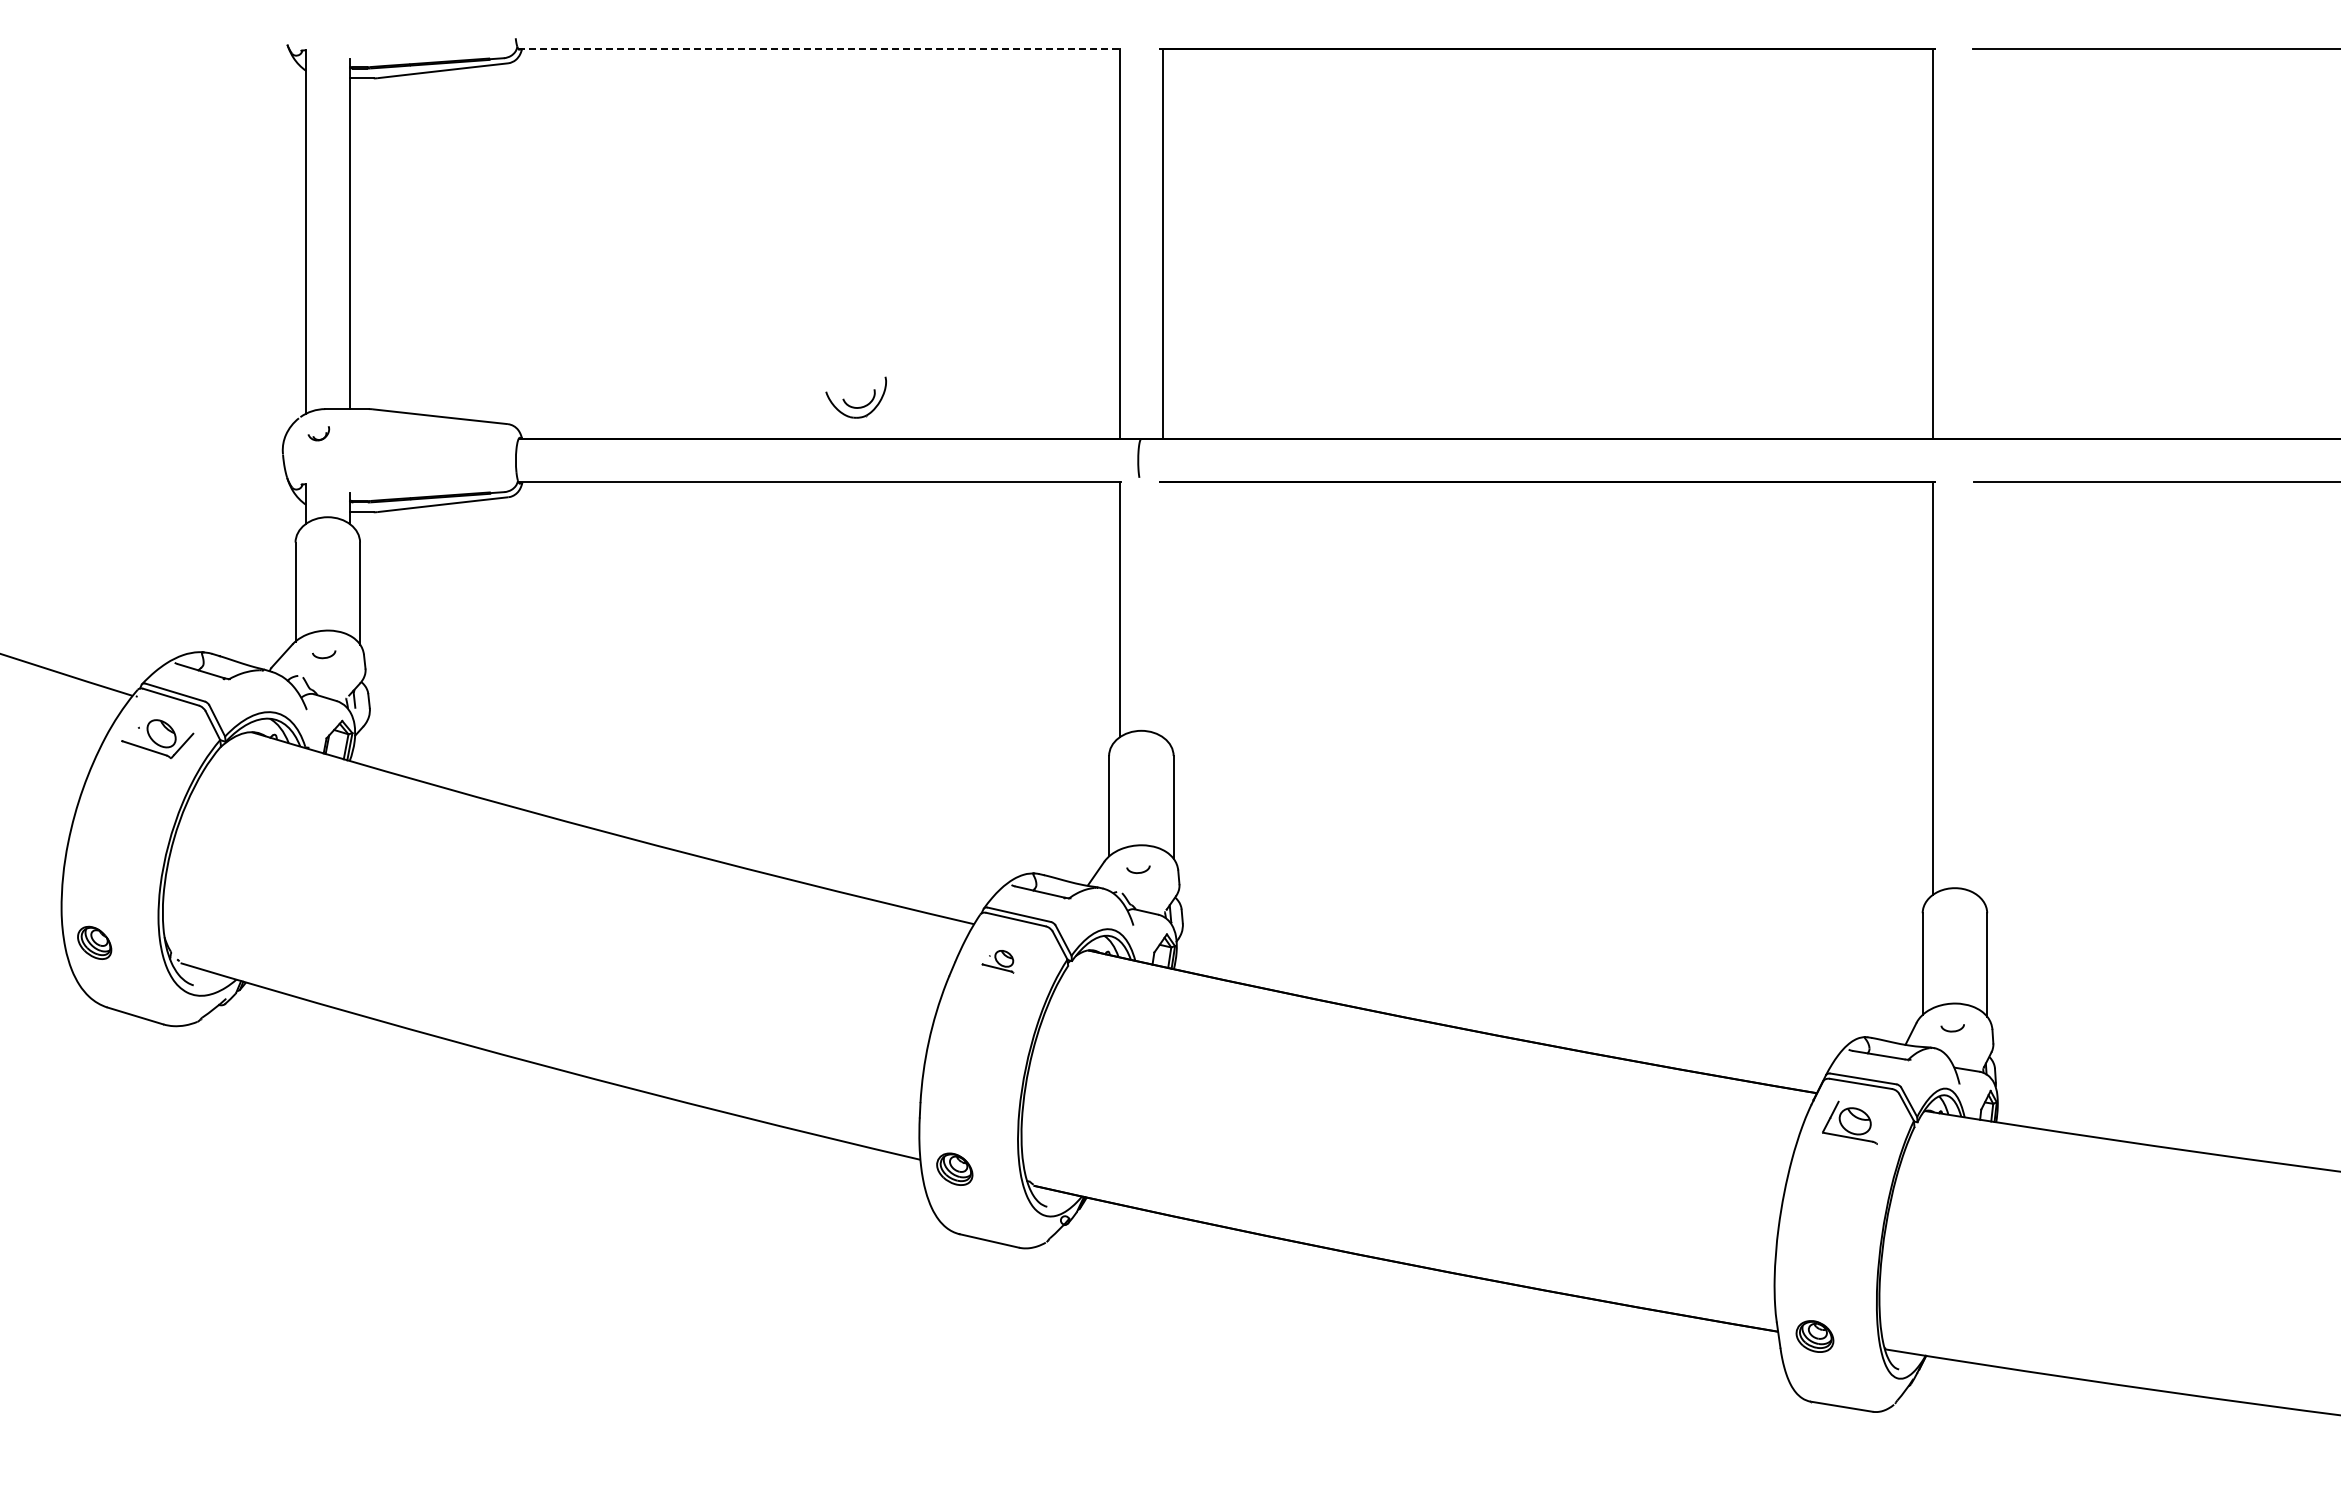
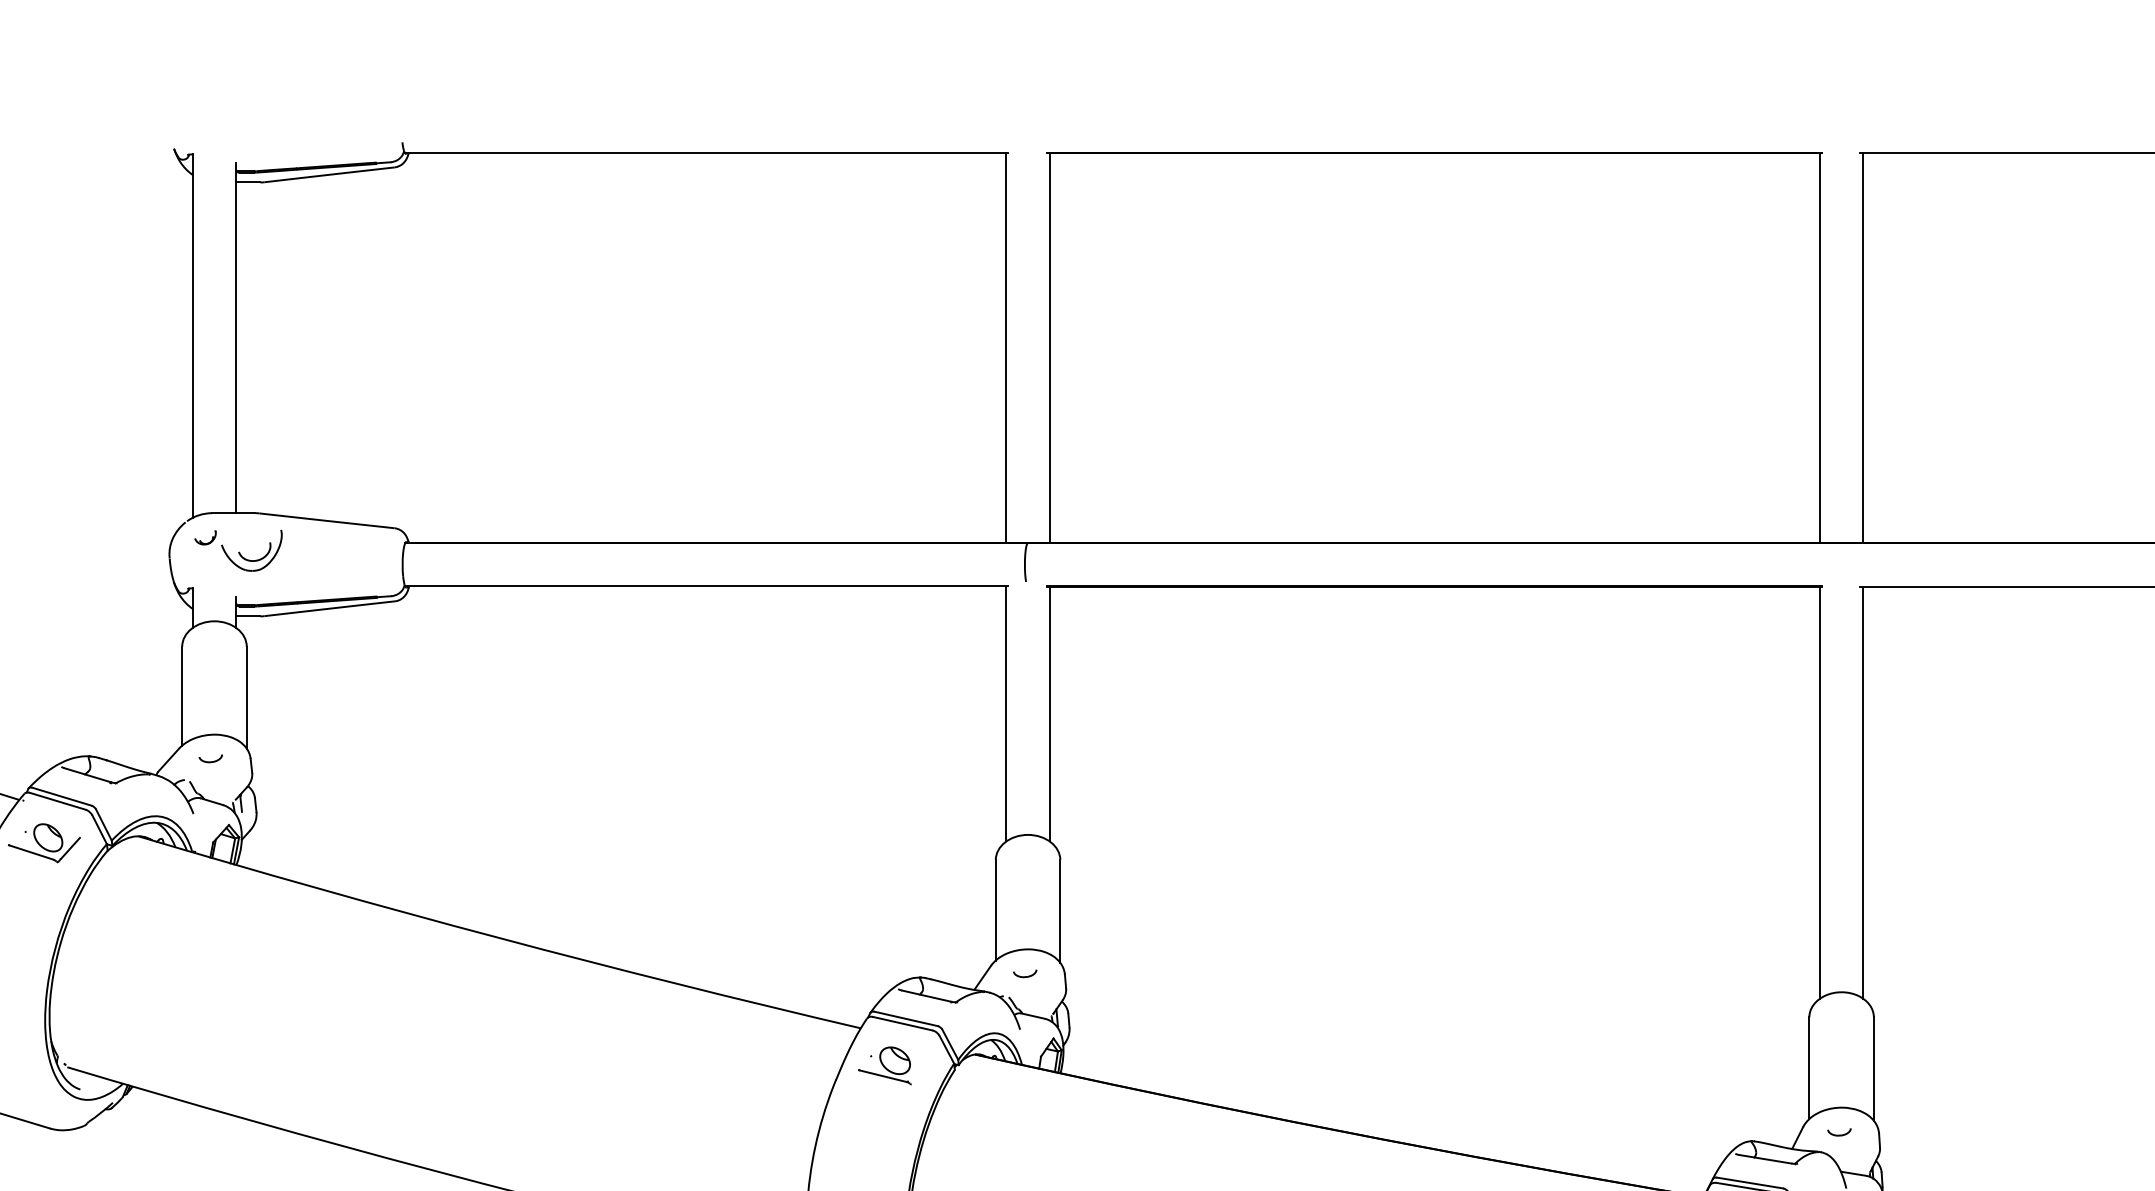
line: (820, 48) -> (707, 152), dashed -> solid
line: (1976, 243) -> (1863, 347), added
part: (854, 406) -> (250, 559), moved
line: (1163, 609) -> (1050, 713), added
line: (1976, 688) -> (1863, 792), added
part: (997, 961) -> (884, 1065), size x1.67

